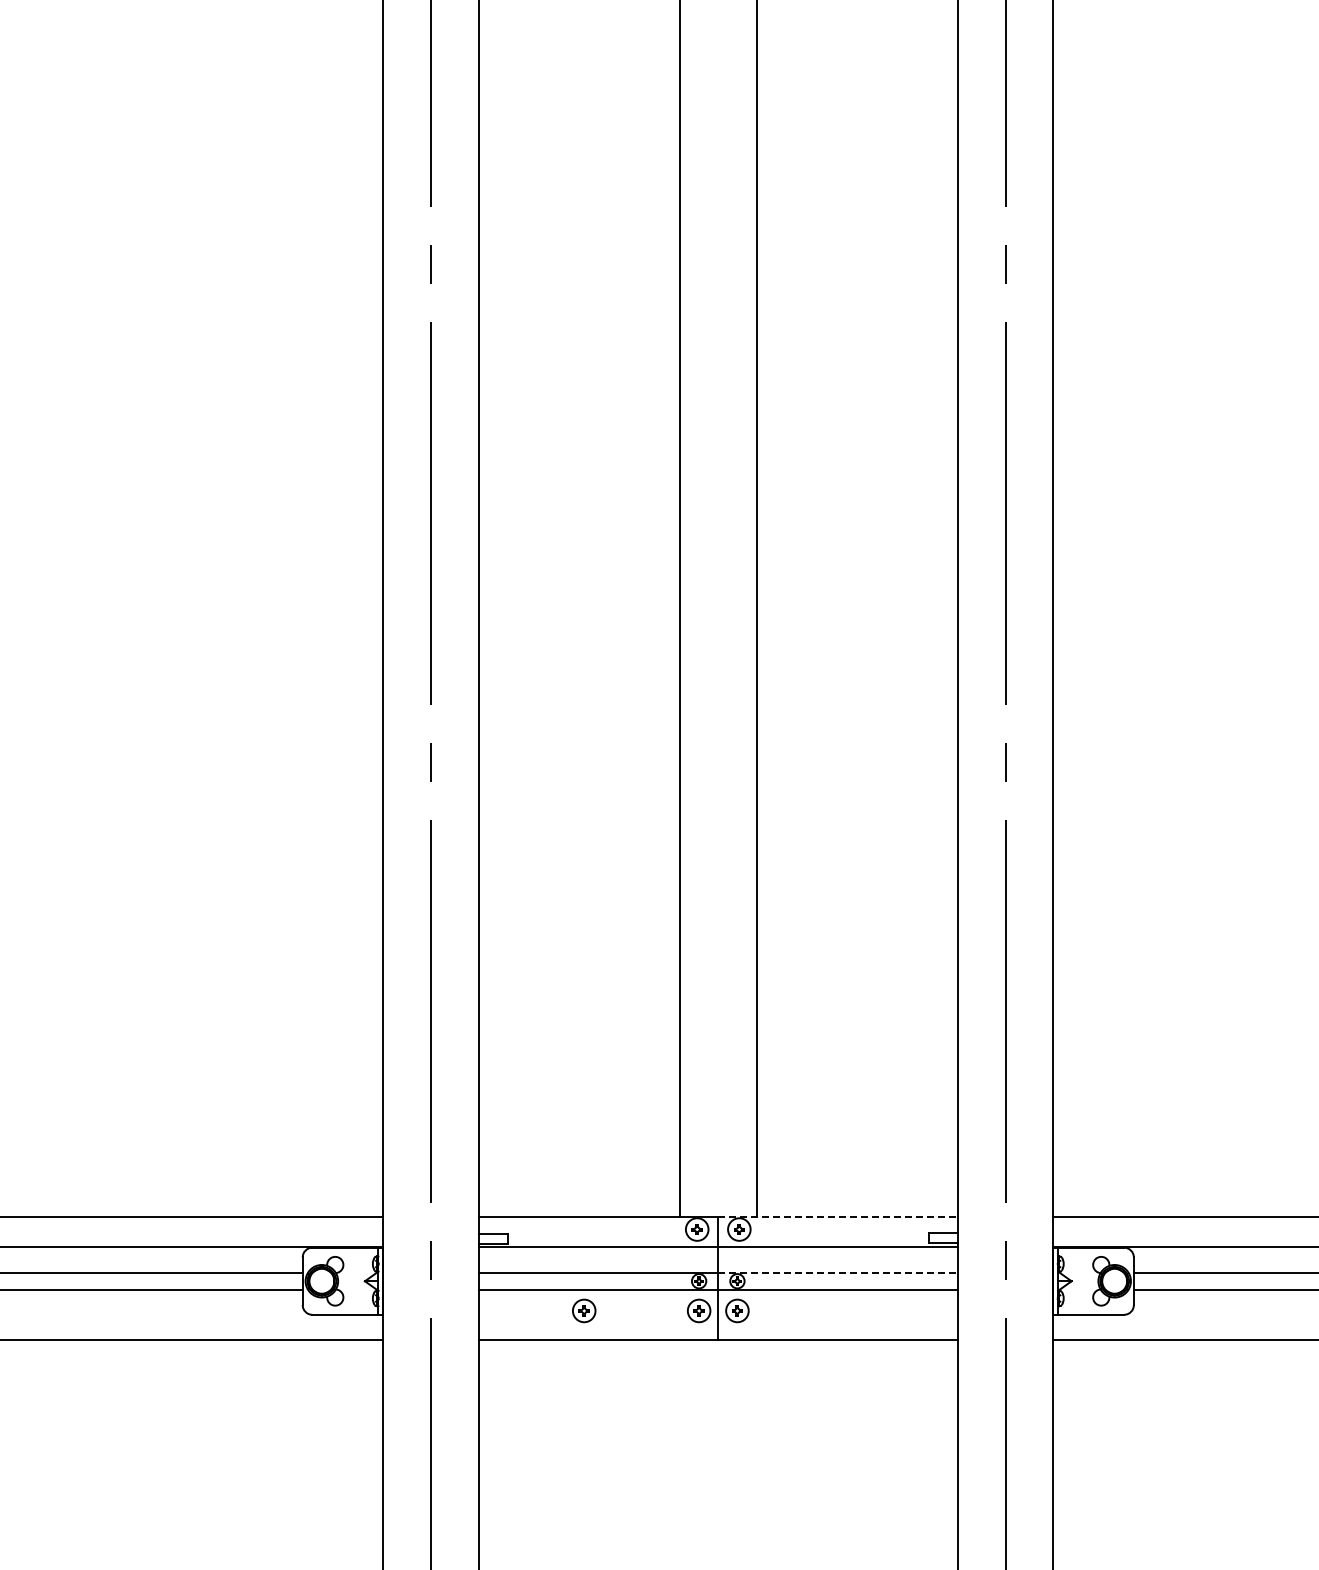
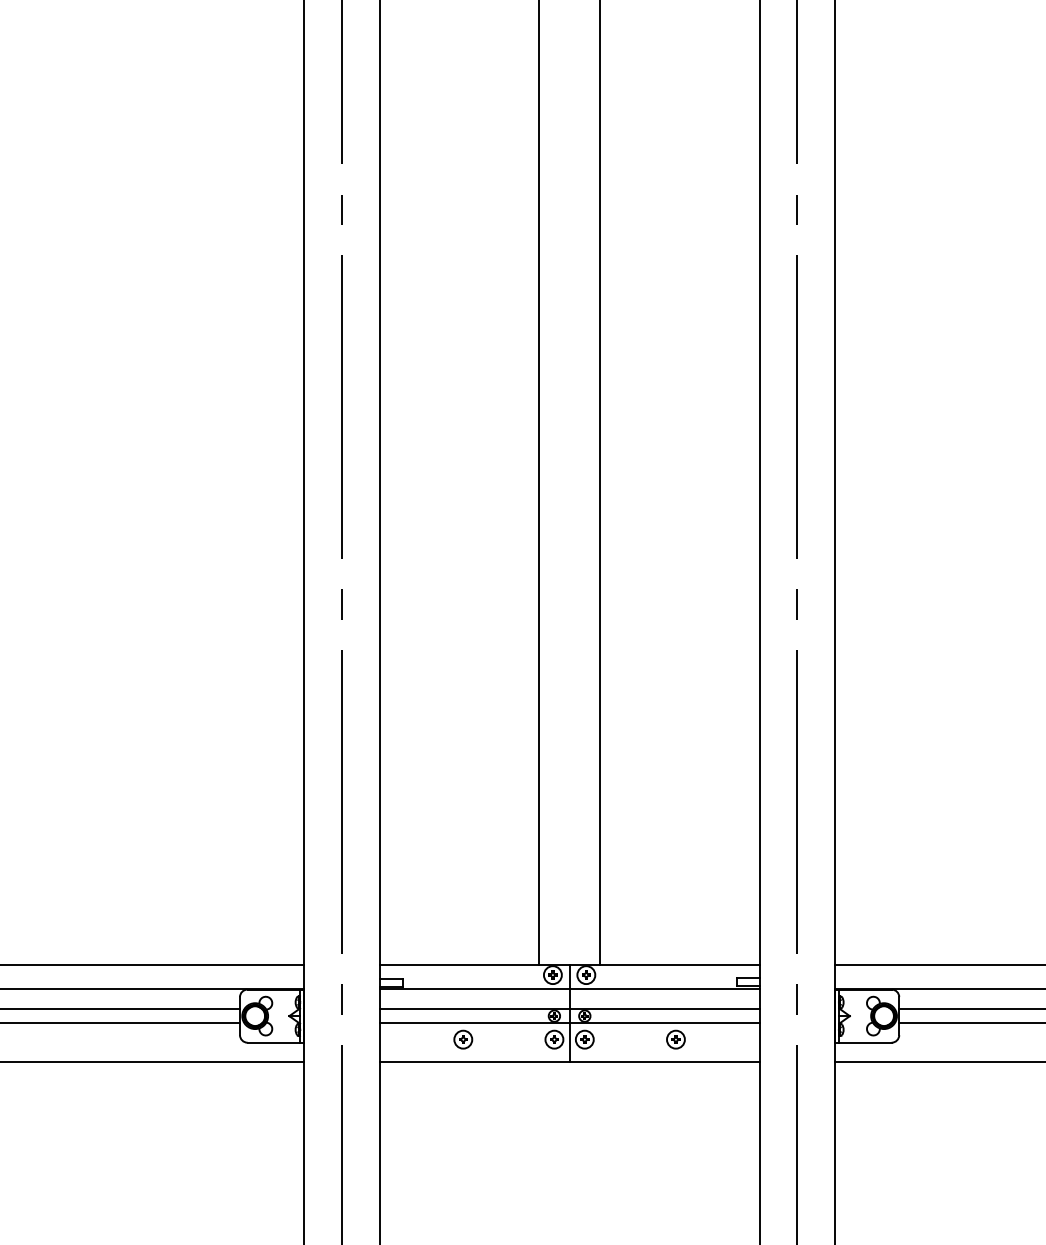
line: (837, 1217) -> (664, 965), dashed -> solid
line: (837, 1272) -> (664, 1009), dashed -> solid
part: (852, 1310) -> (676, 1039), added

